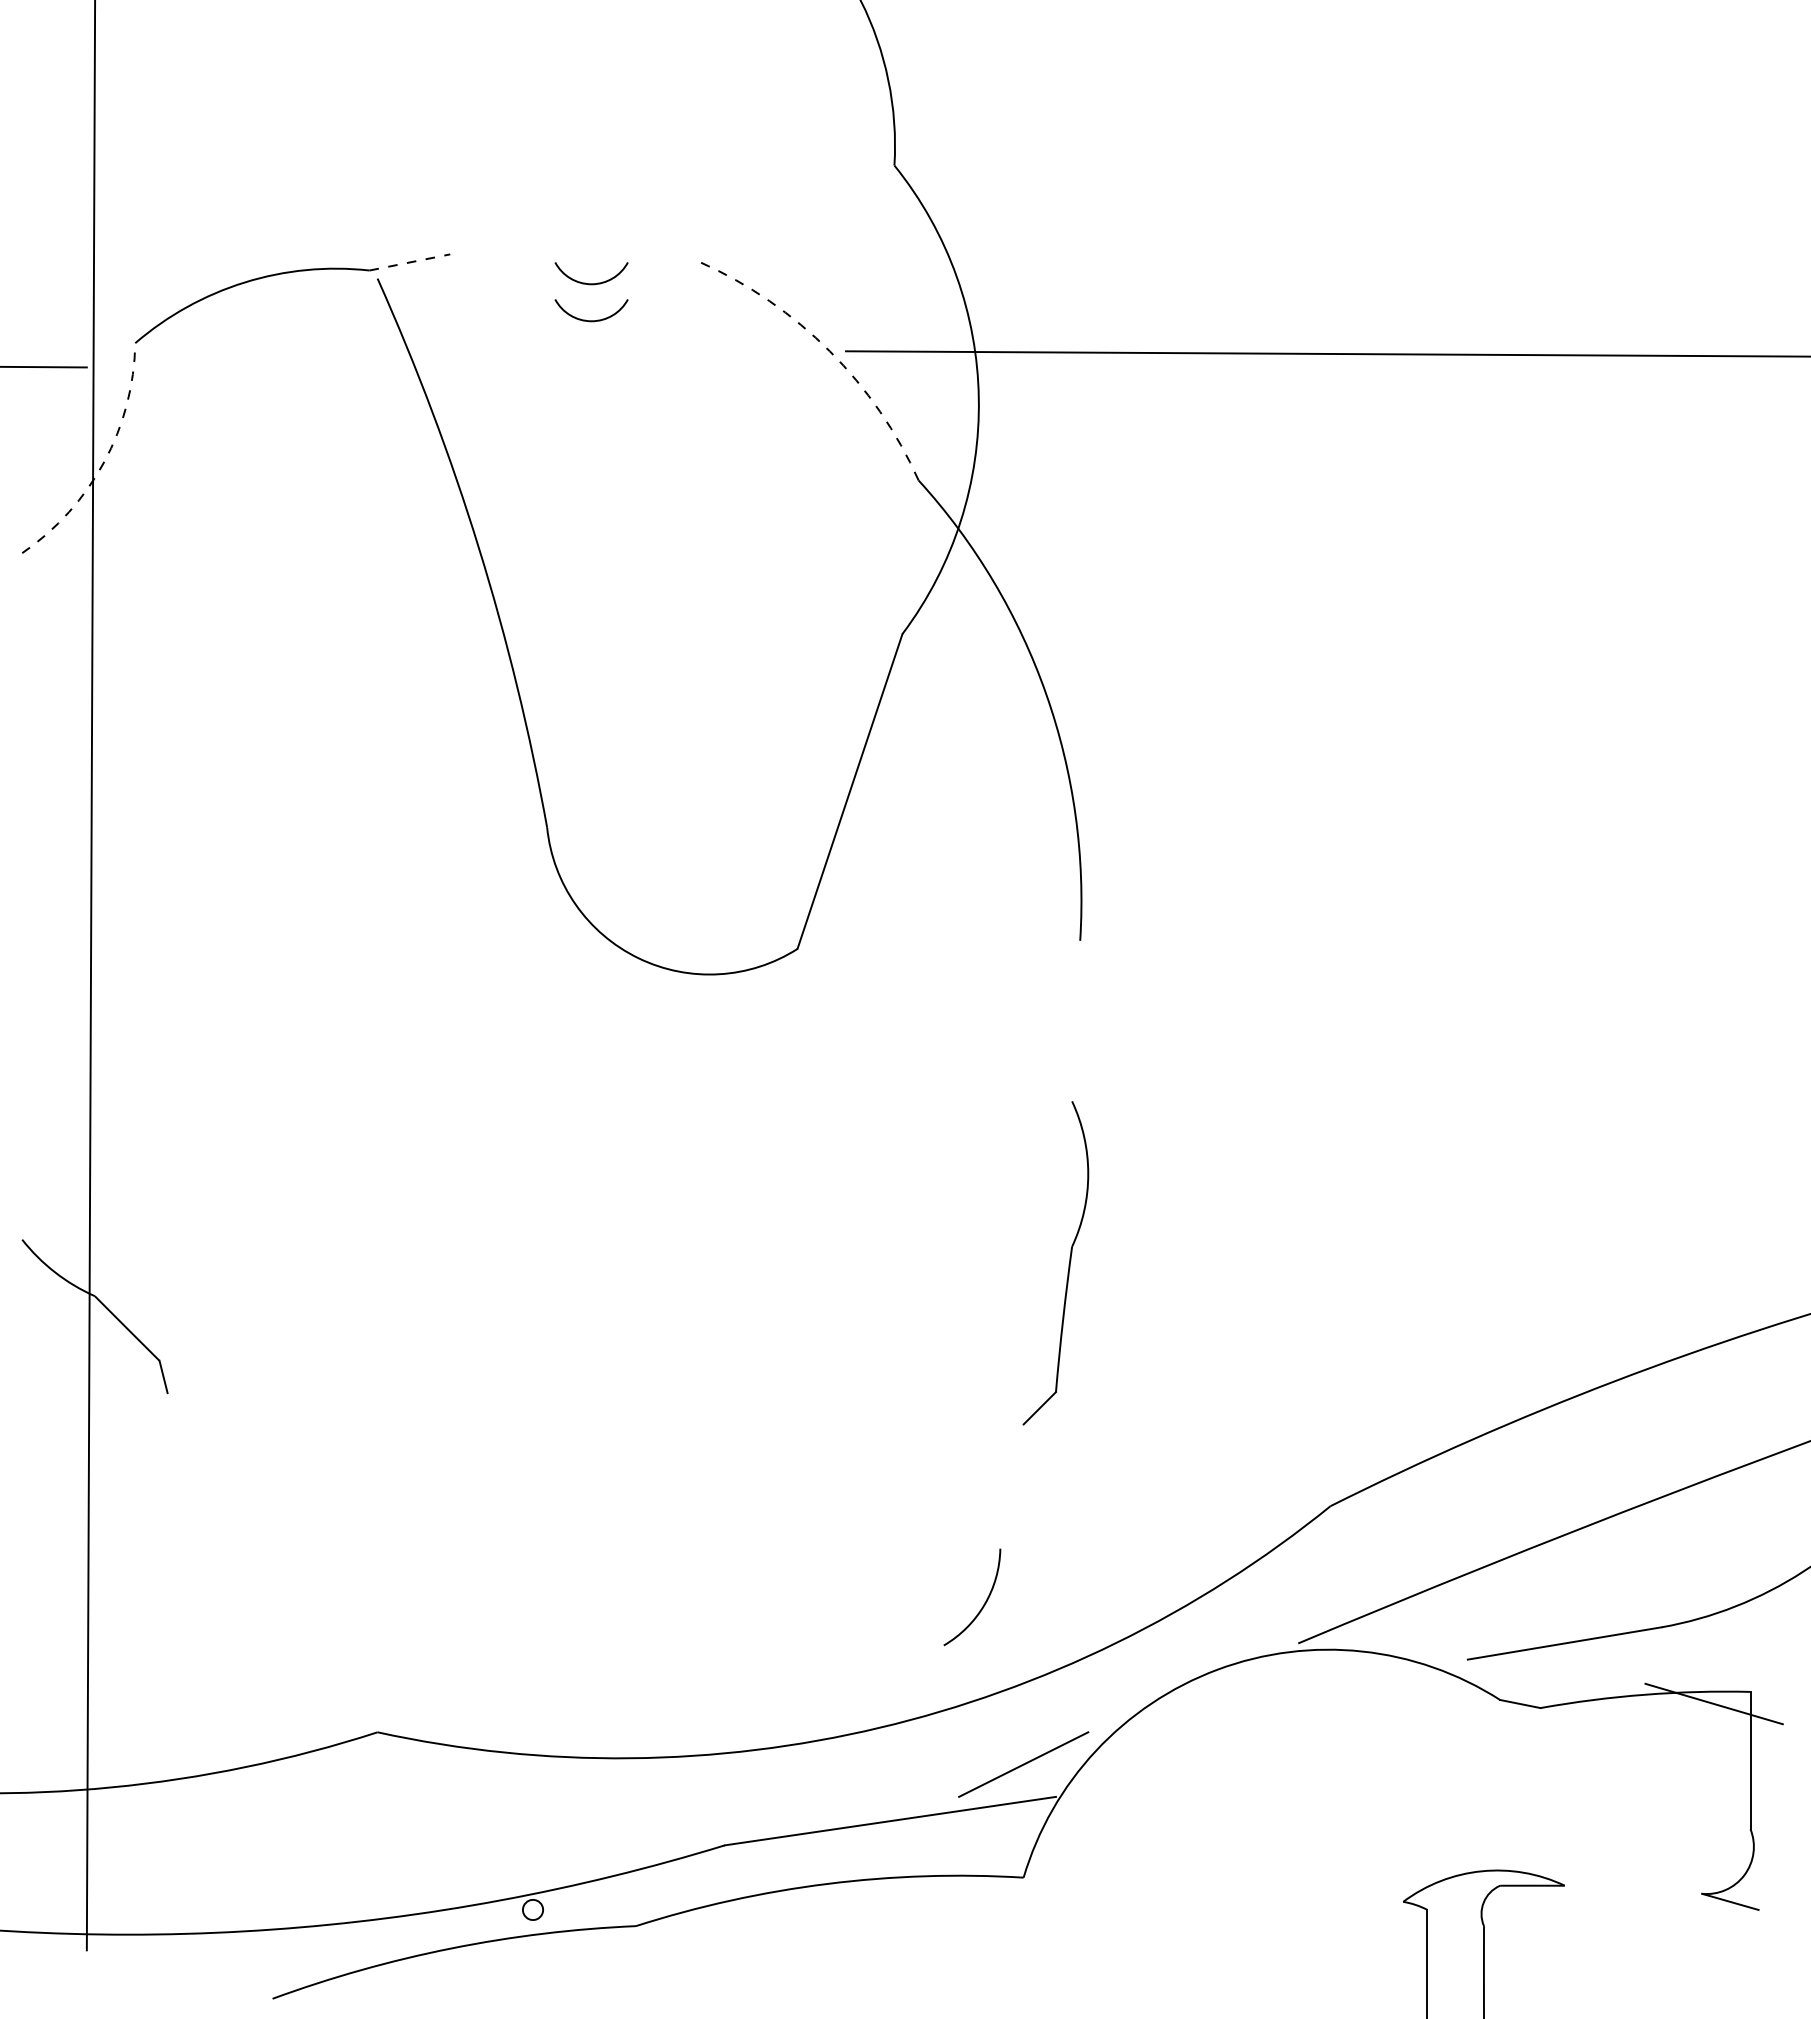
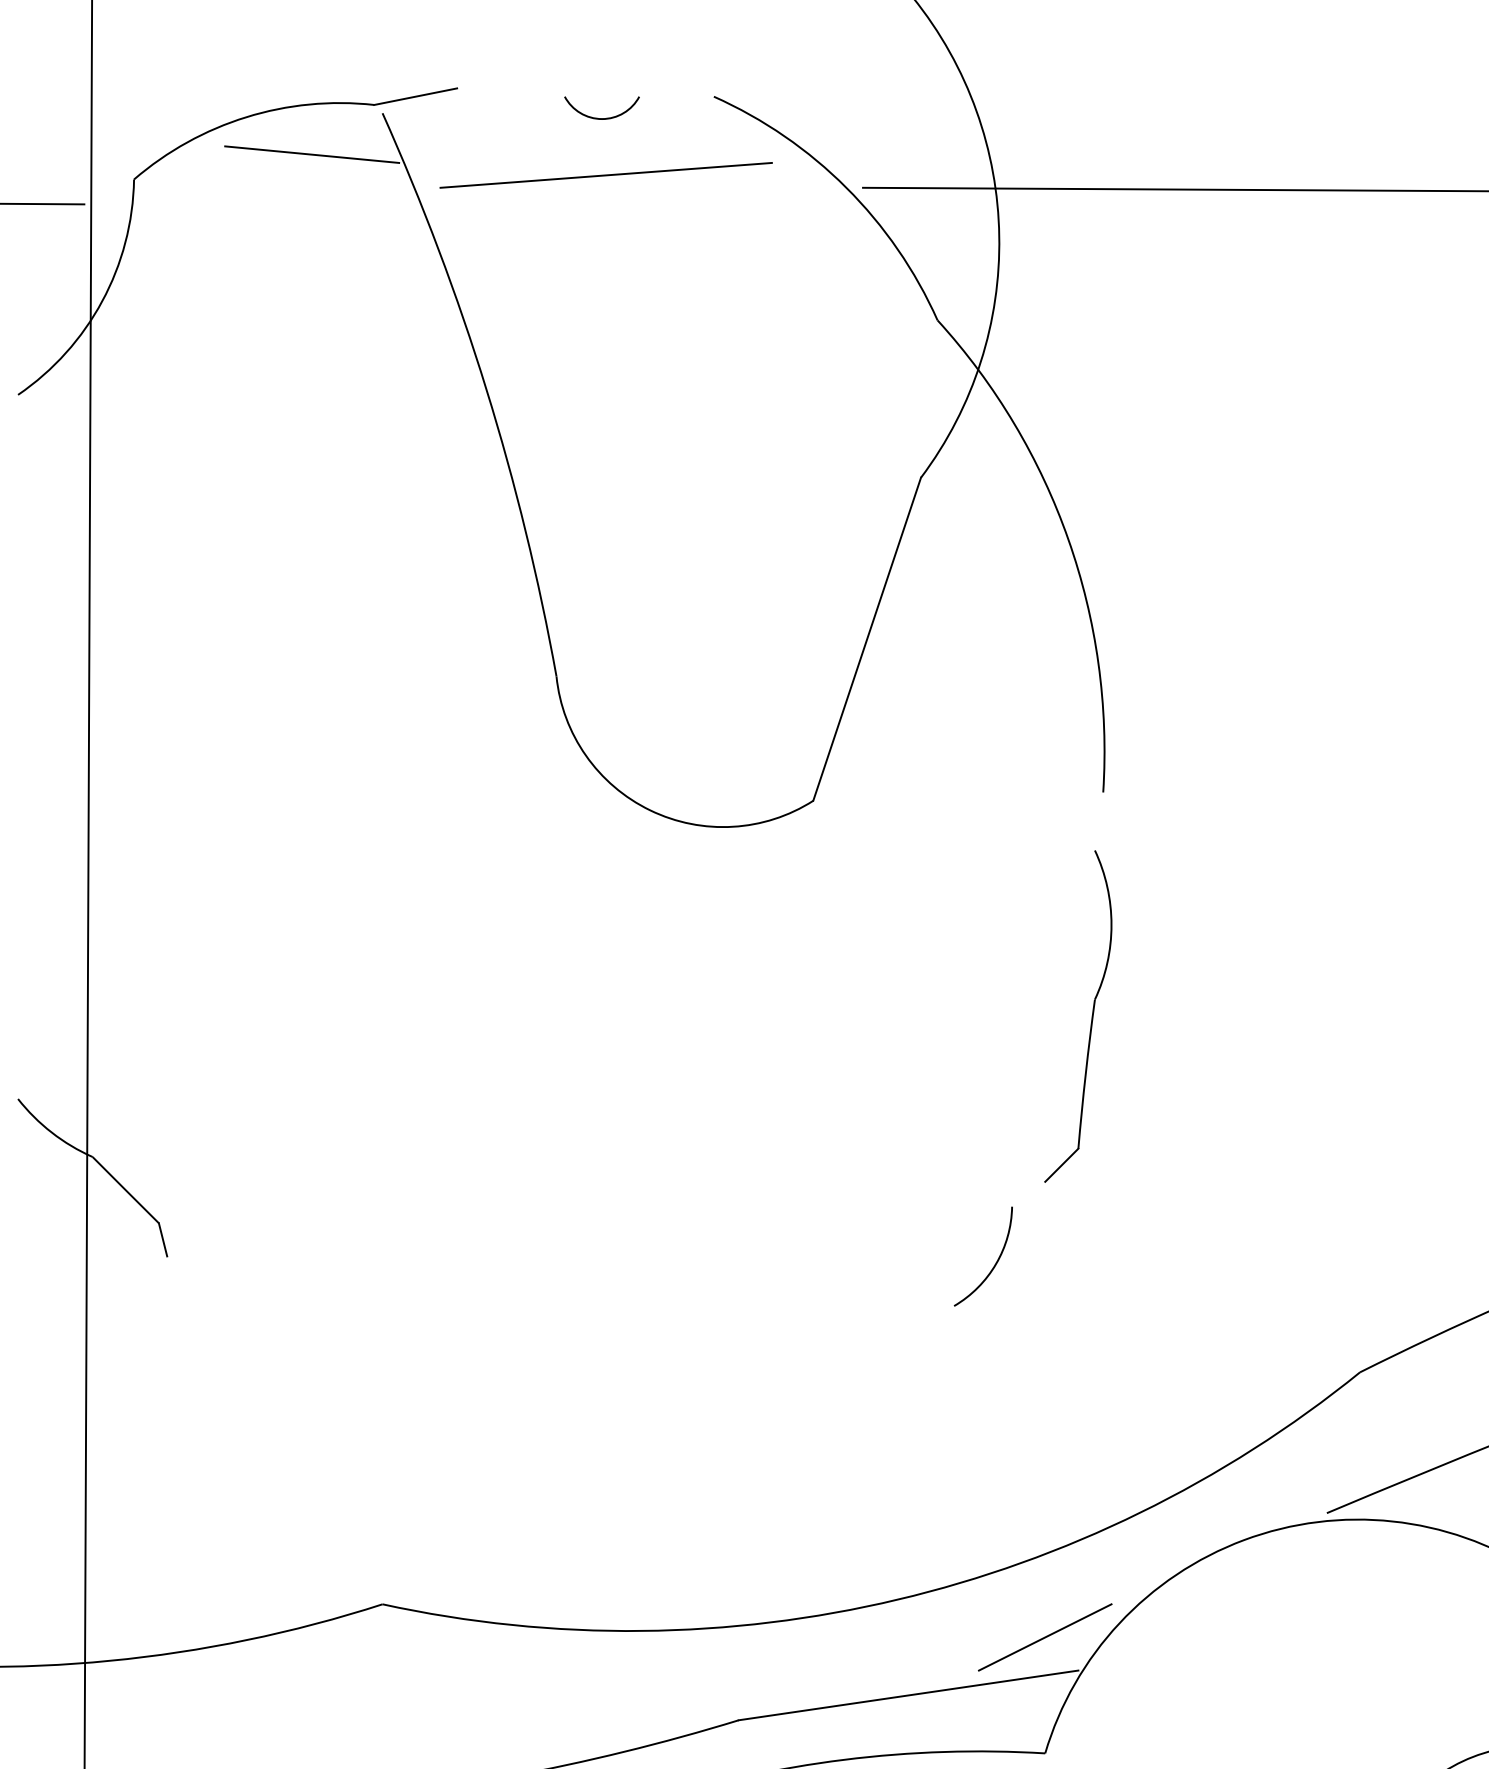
line: (410, 262) -> (416, 96), dashed -> solid
line: (308, 318) -> (311, 154), added
arc: (591, 320) -> (601, 156), removed
line: (595, 339) -> (606, 175), added
arc: (829, 351) -> (846, 188), dashed -> solid
arc: (104, 461) -> (102, 300), dashed -> solid
part: (1068, 1264) -> (1091, 1017), moved
arc: (984, 1602) -> (995, 1261), moved

